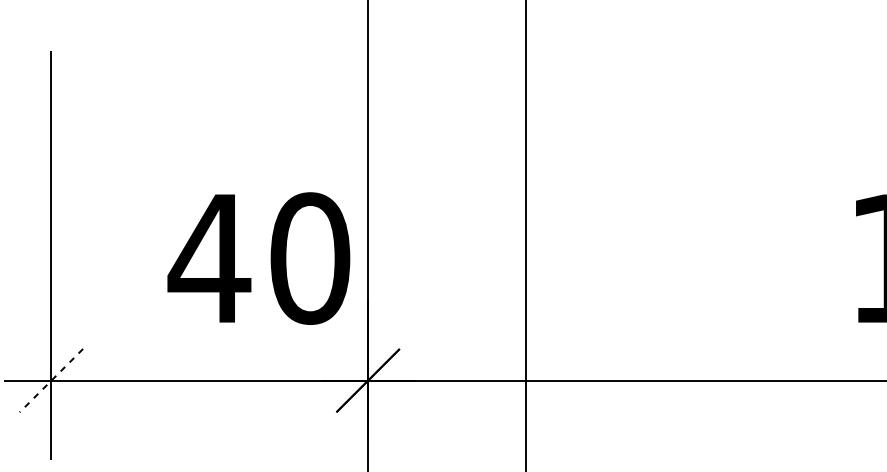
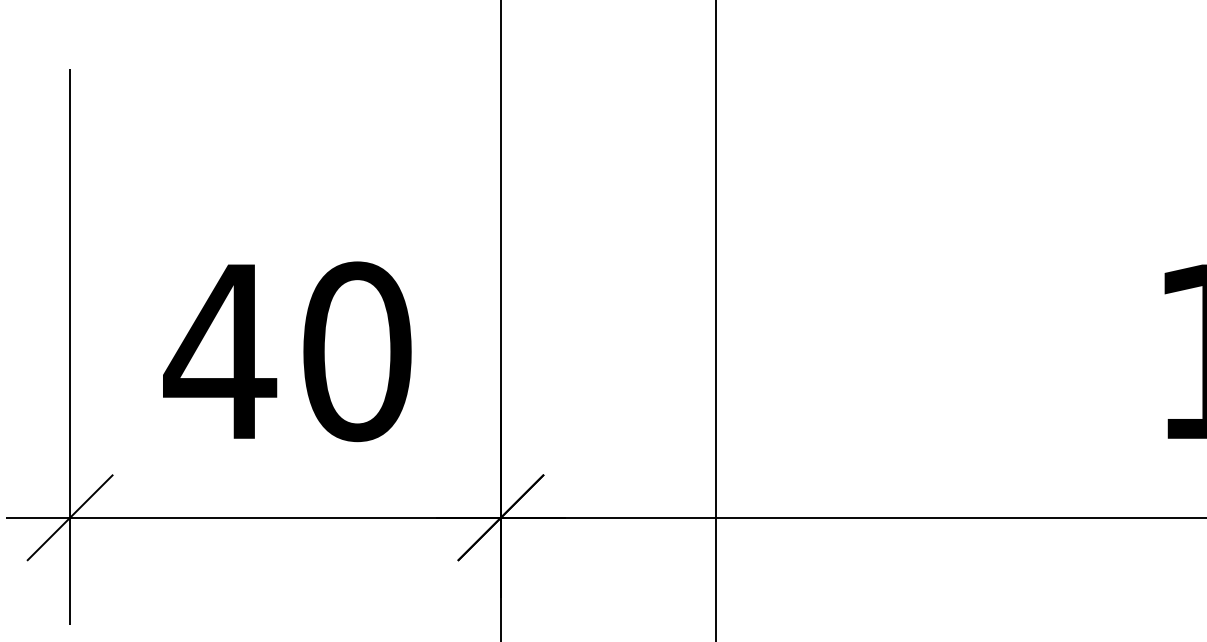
text: (258, 258) -> (287, 351), moved
line: (51, 380) -> (70, 517), dashed -> solid

